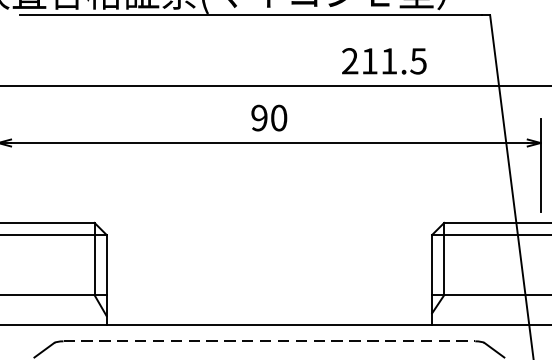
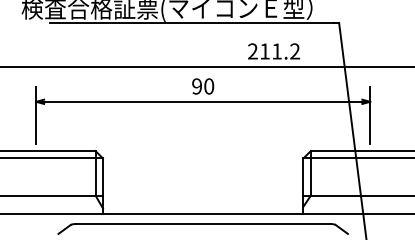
text: (419, 61) -> (295, 51), 211.5 -> 211.2
line: (269, 340) -> (203, 223), dashed -> solid

